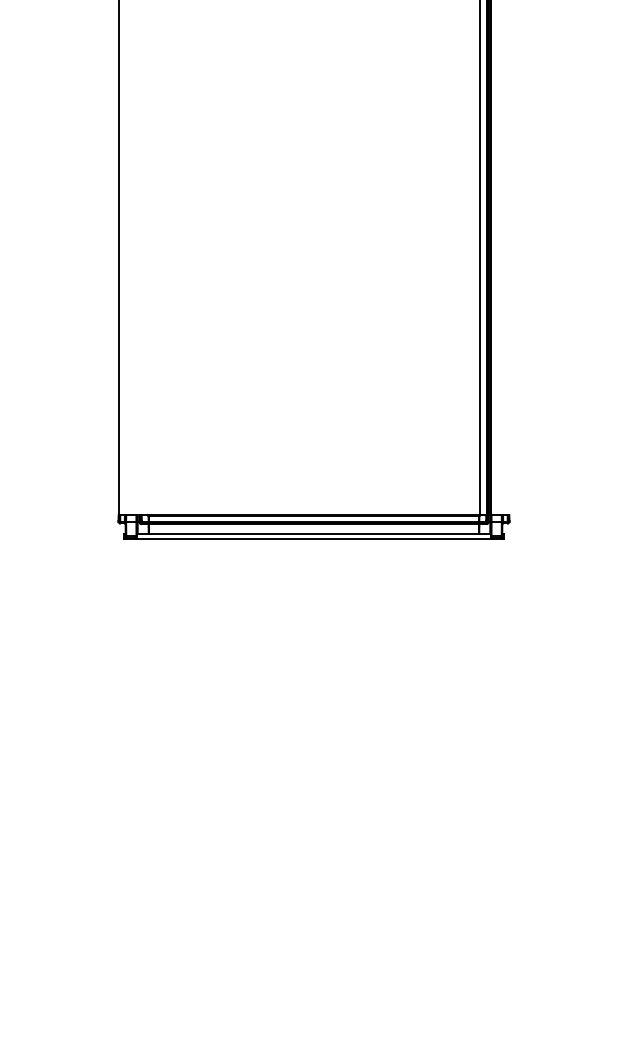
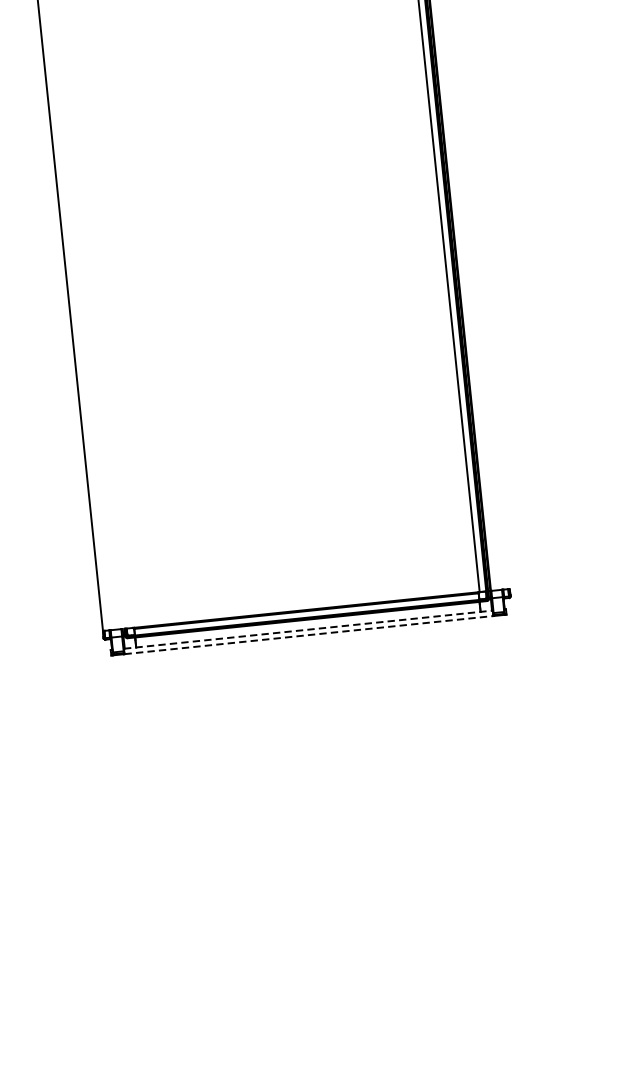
line: (313, 533) -> (307, 629), solid -> dashed
line: (313, 539) -> (308, 635), solid -> dashed

